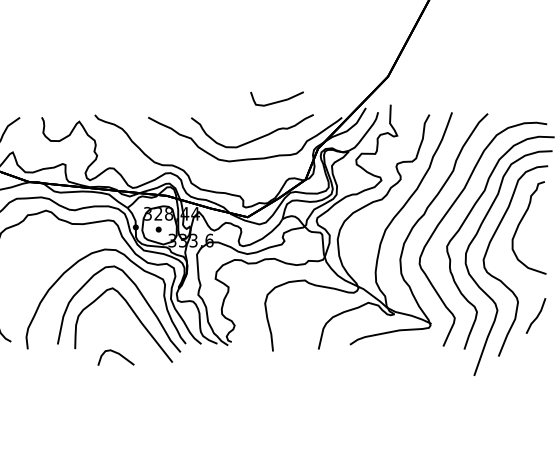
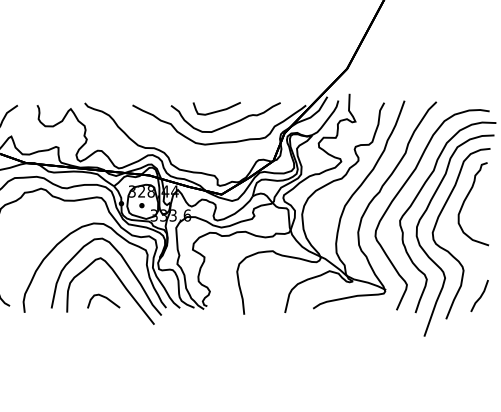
curve: (276, 100) -> (216, 110), moved
line: (536, 315) -> (480, 295), moved
curve: (118, 354) -> (105, 298), moved

